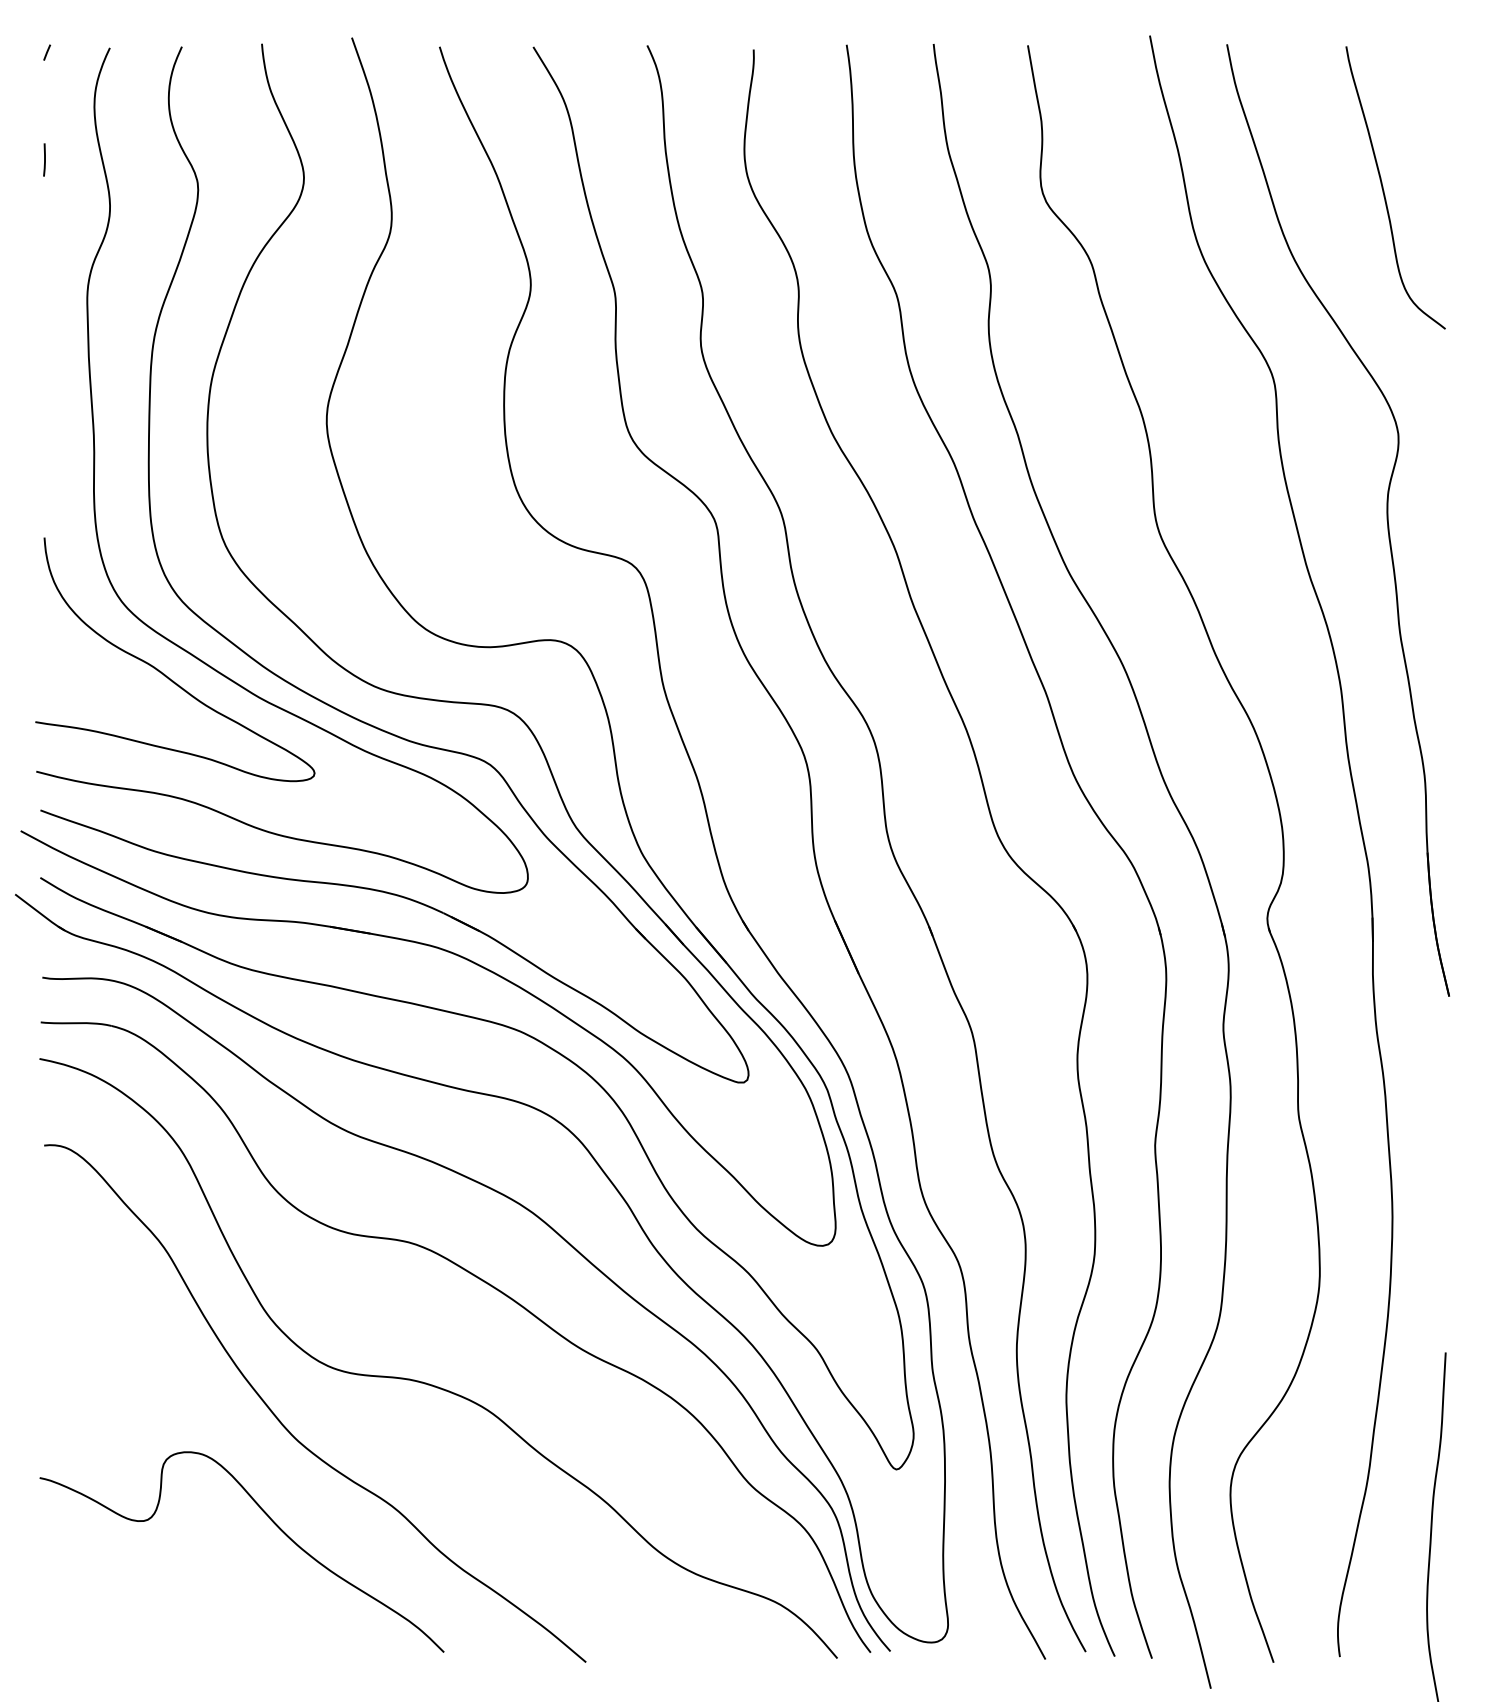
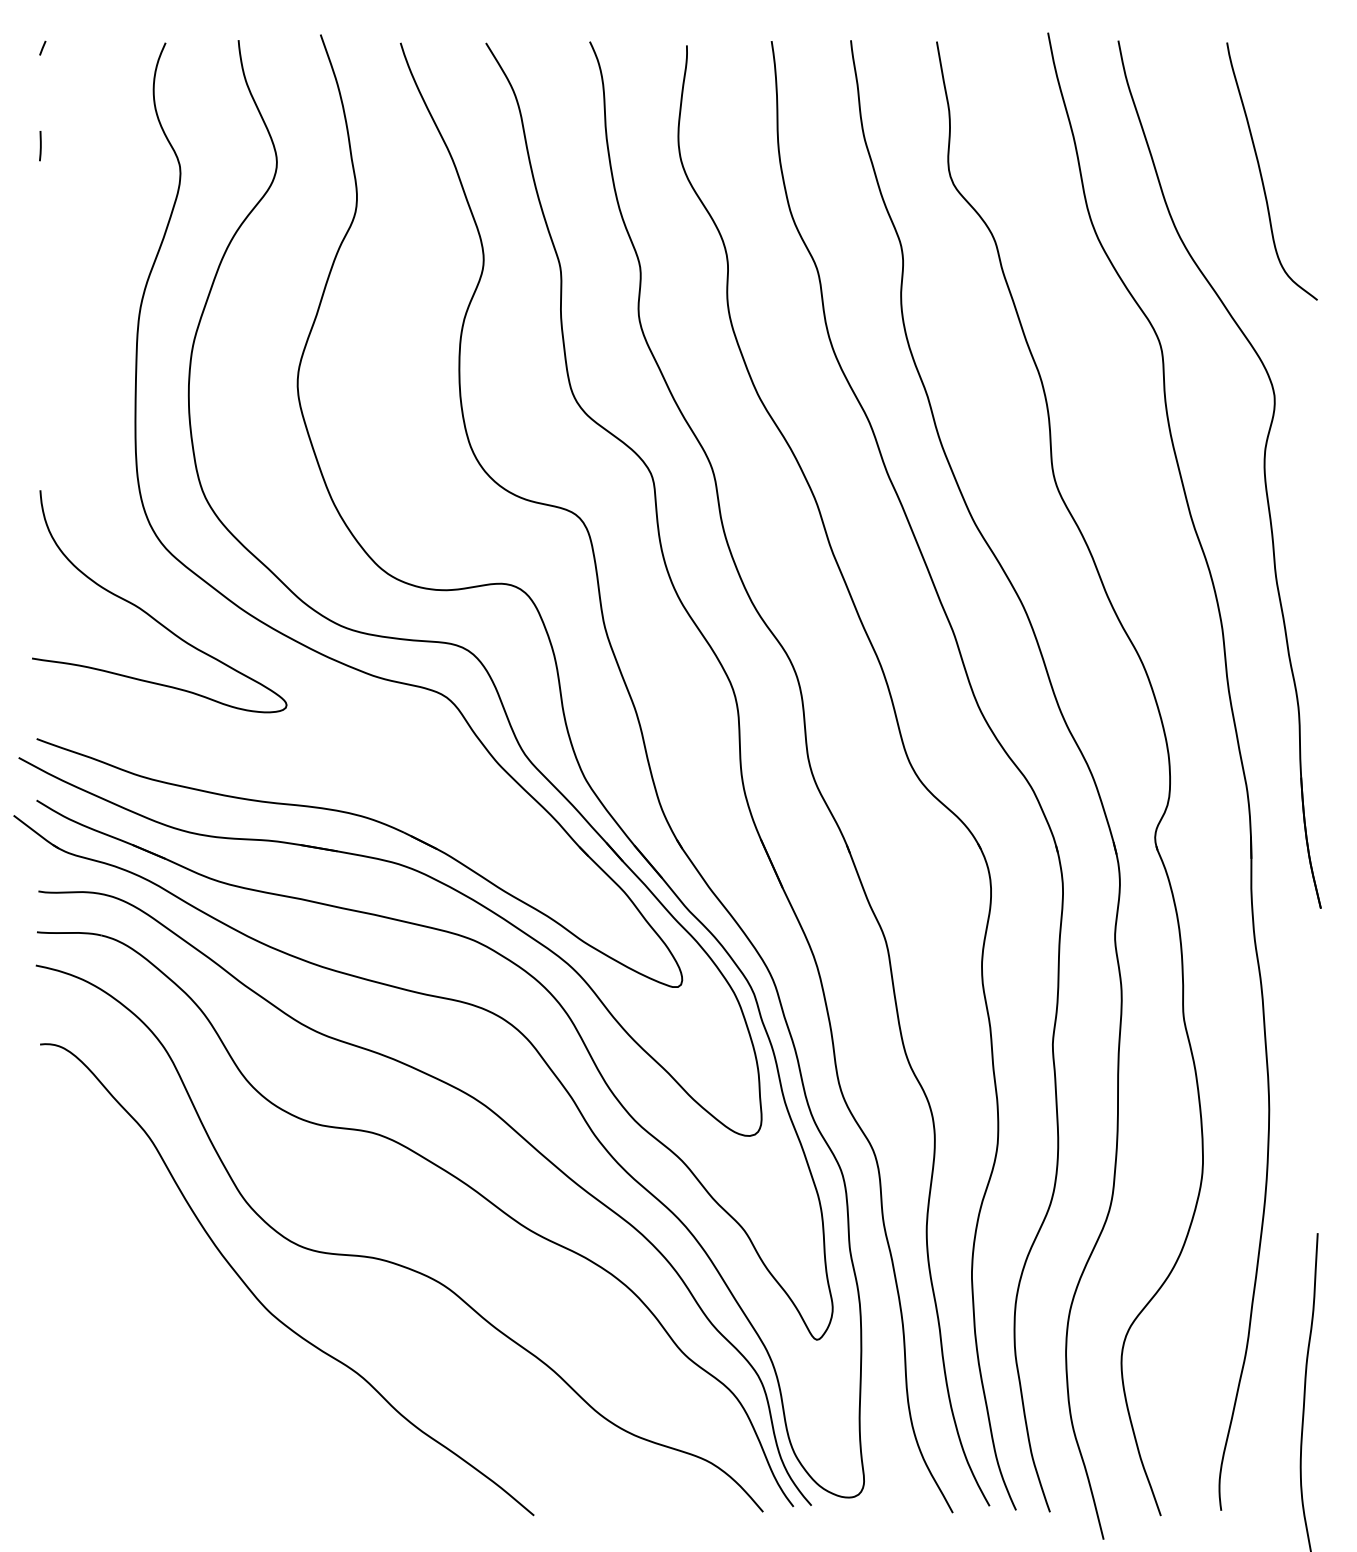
curve: (95, 464) -> (86, 423), removed
curve: (271, 1521) -> (247, 1387), removed

